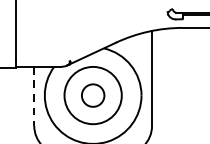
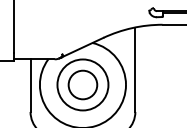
circle: (92, 95) -> (82, 84), size x1.43
line: (34, 97) -> (30, 86), dashed -> solid

